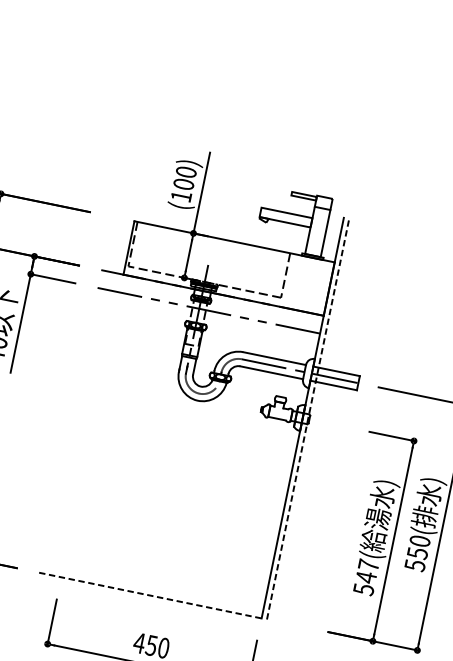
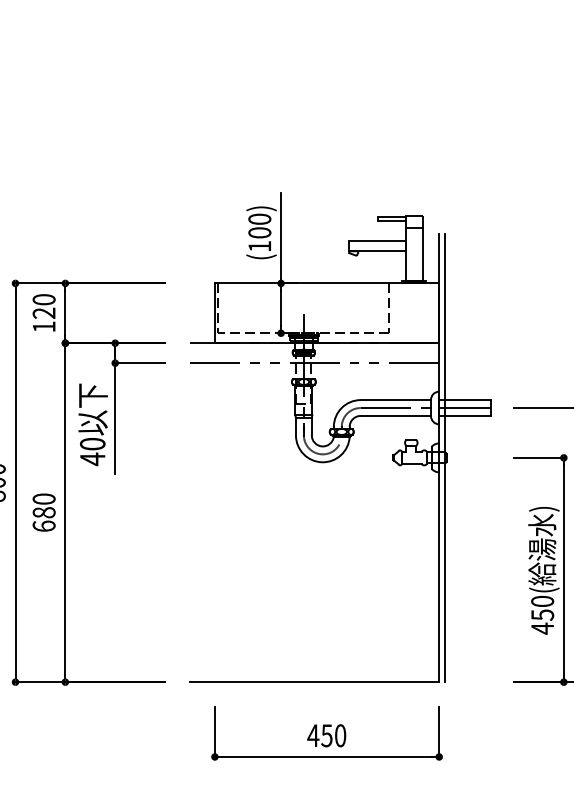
line: (308, 418) -> (445, 457), dashed -> solid
text: (366, 576) -> (542, 614), 547( -> 450(
line: (150, 595) -> (314, 682), dashed -> solid

